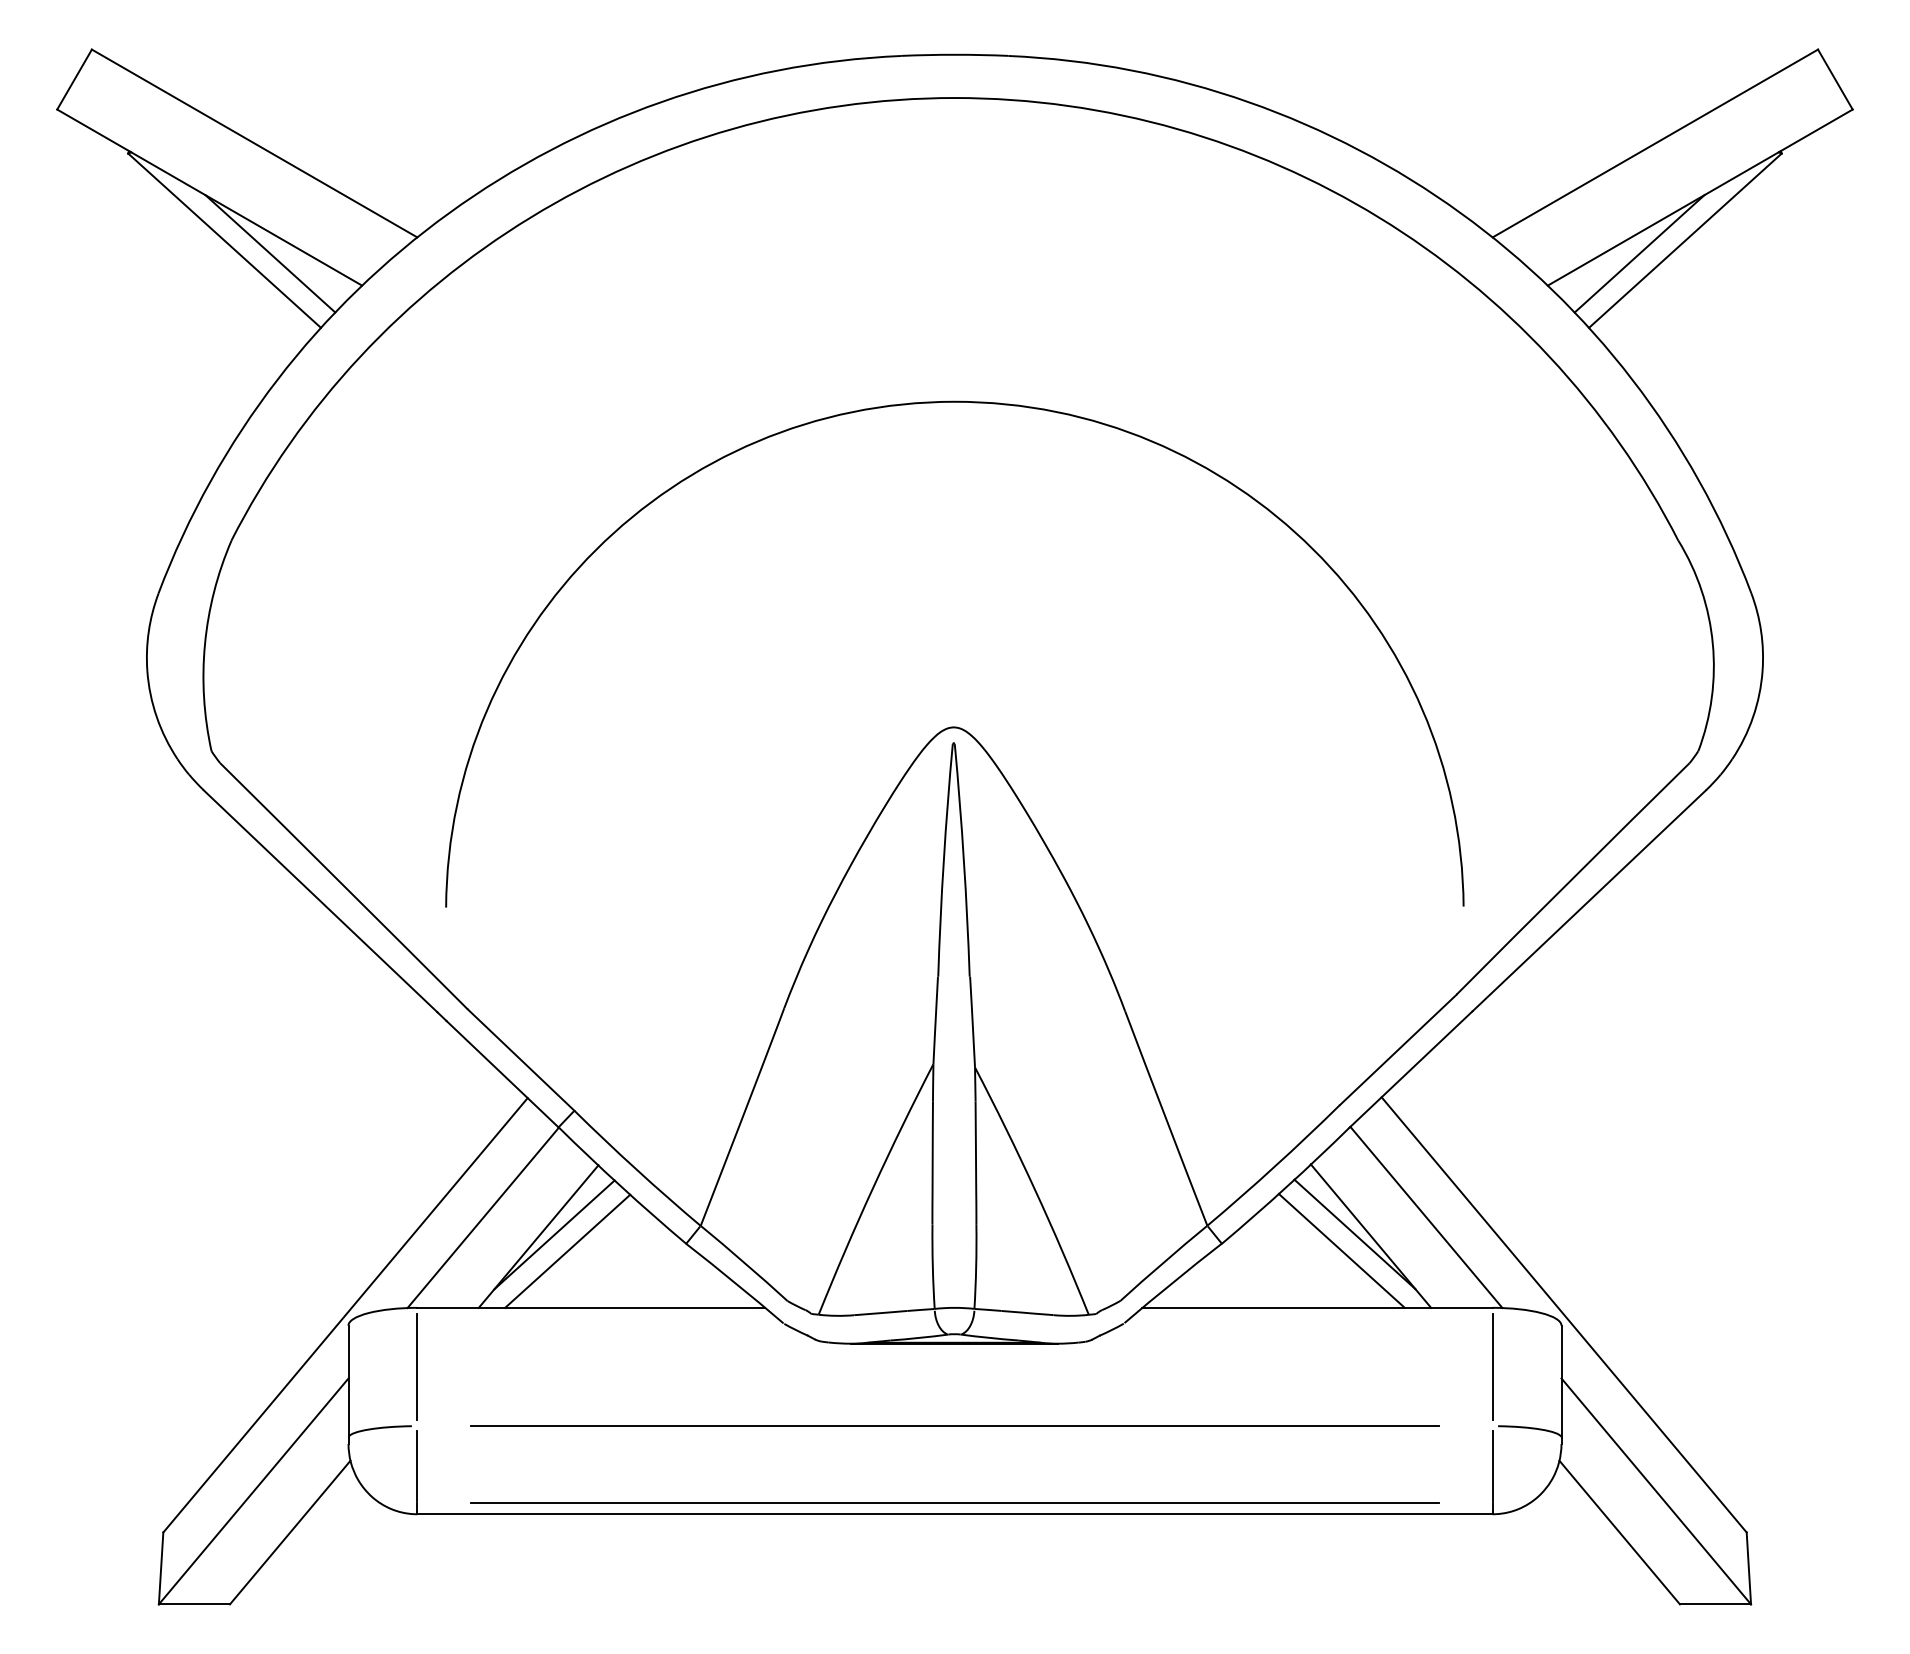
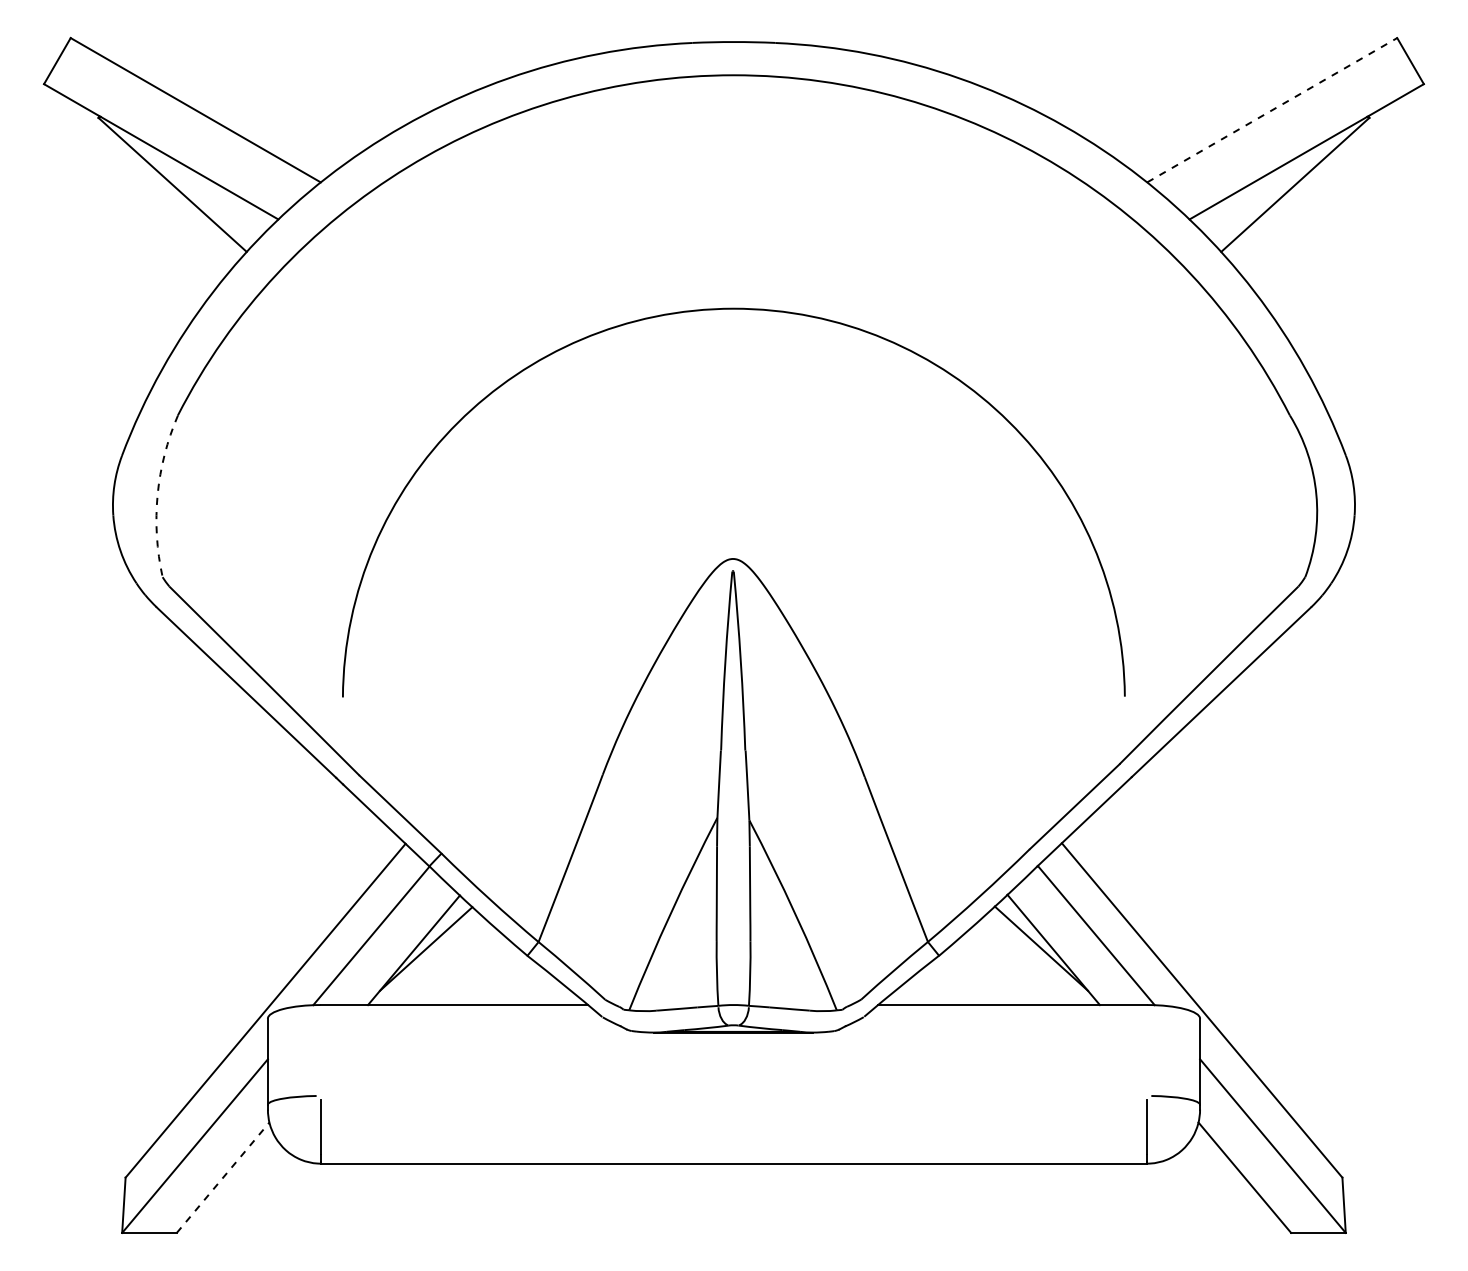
line: (1655, 143) -> (1272, 110), solid -> dashed
line: (270, 253) -> (207, 194), removed
line: (1639, 253) -> (1260, 194), removed
arc: (204, 644) -> (157, 495), solid -> dashed
line: (567, 1250) -> (436, 960), removed
line: (1341, 1250) -> (1031, 960), removed
line: (417, 1366) -> (320, 1050), removed
line: (1492, 1366) -> (1147, 1050), removed
line: (954, 1426) -> (733, 1096), removed
line: (954, 1502) -> (733, 1154), removed
line: (290, 1532) -> (223, 1177), solid -> dashed

